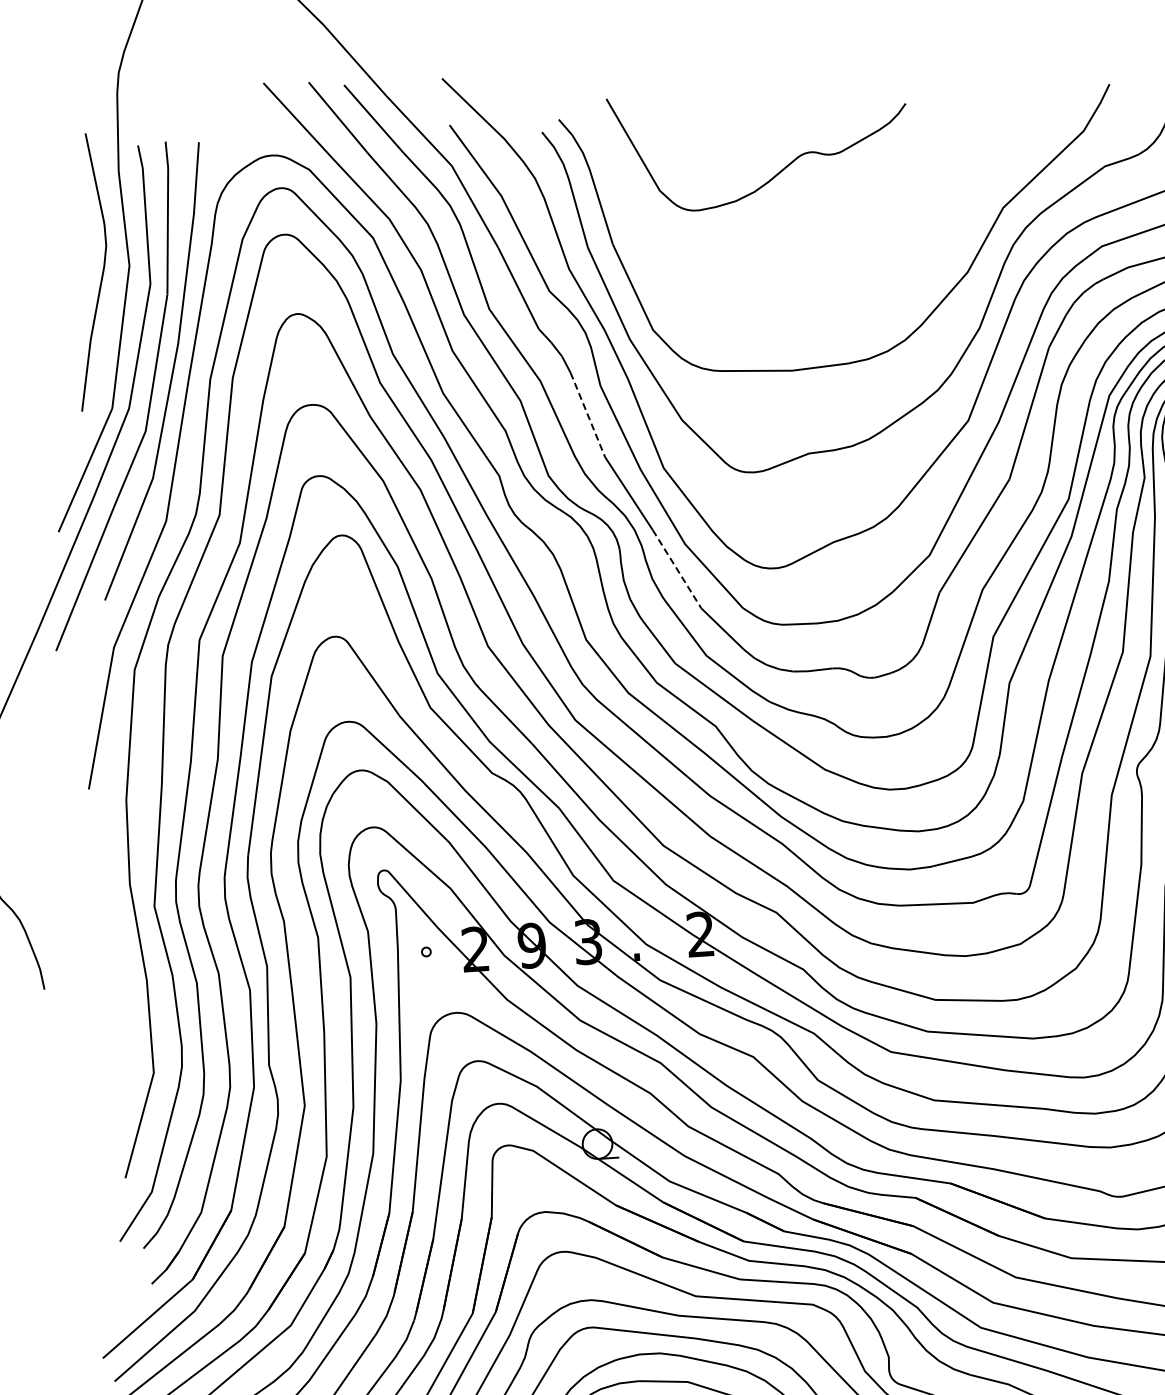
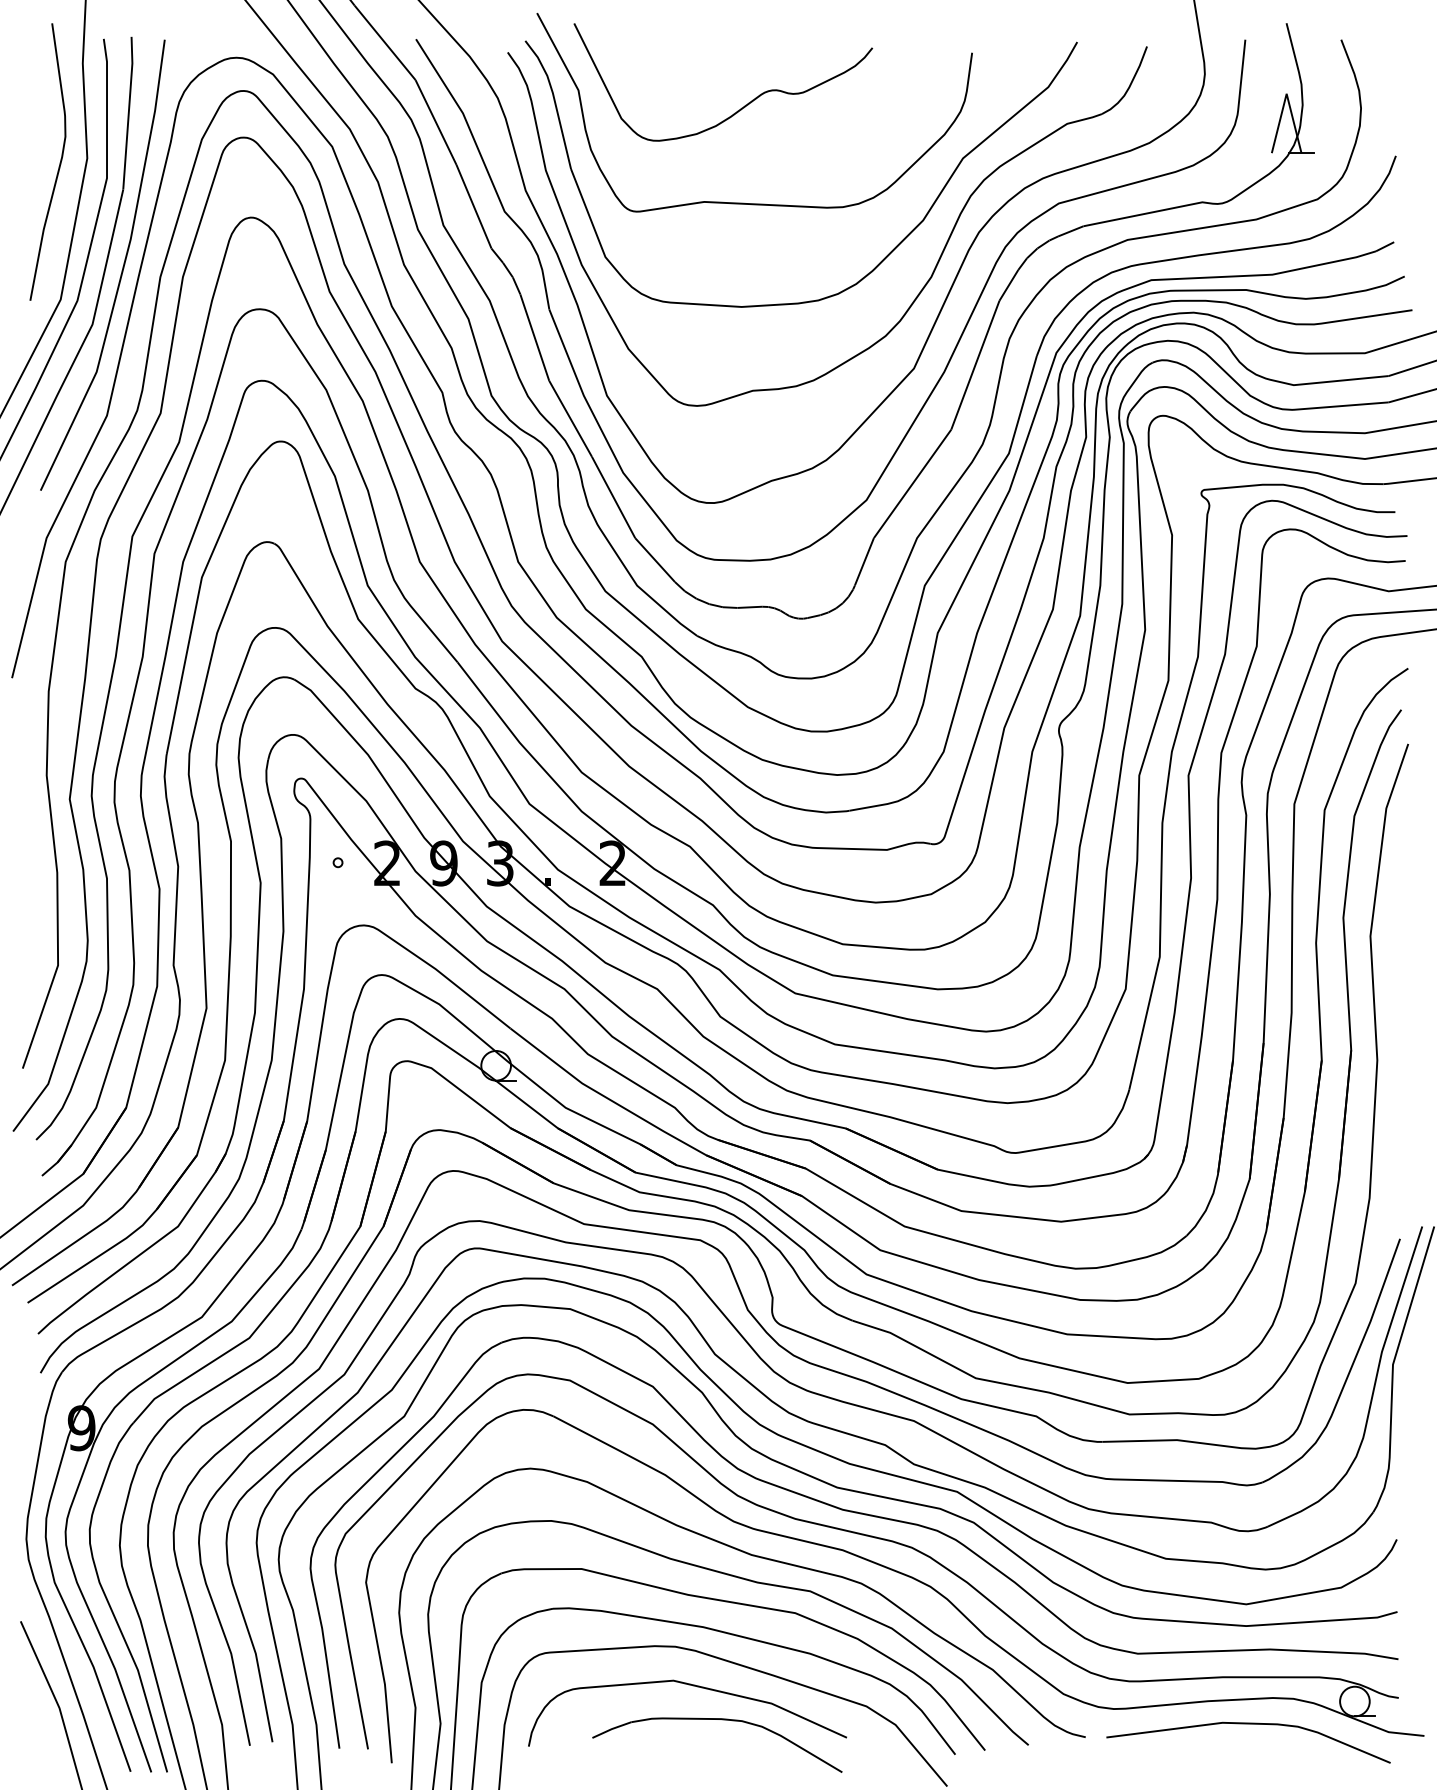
curve: (788, 266) -> (744, 202), added
line: (587, 414) -> (534, 337), dashed -> solid
line: (677, 569) -> (613, 497), dashed -> solid

